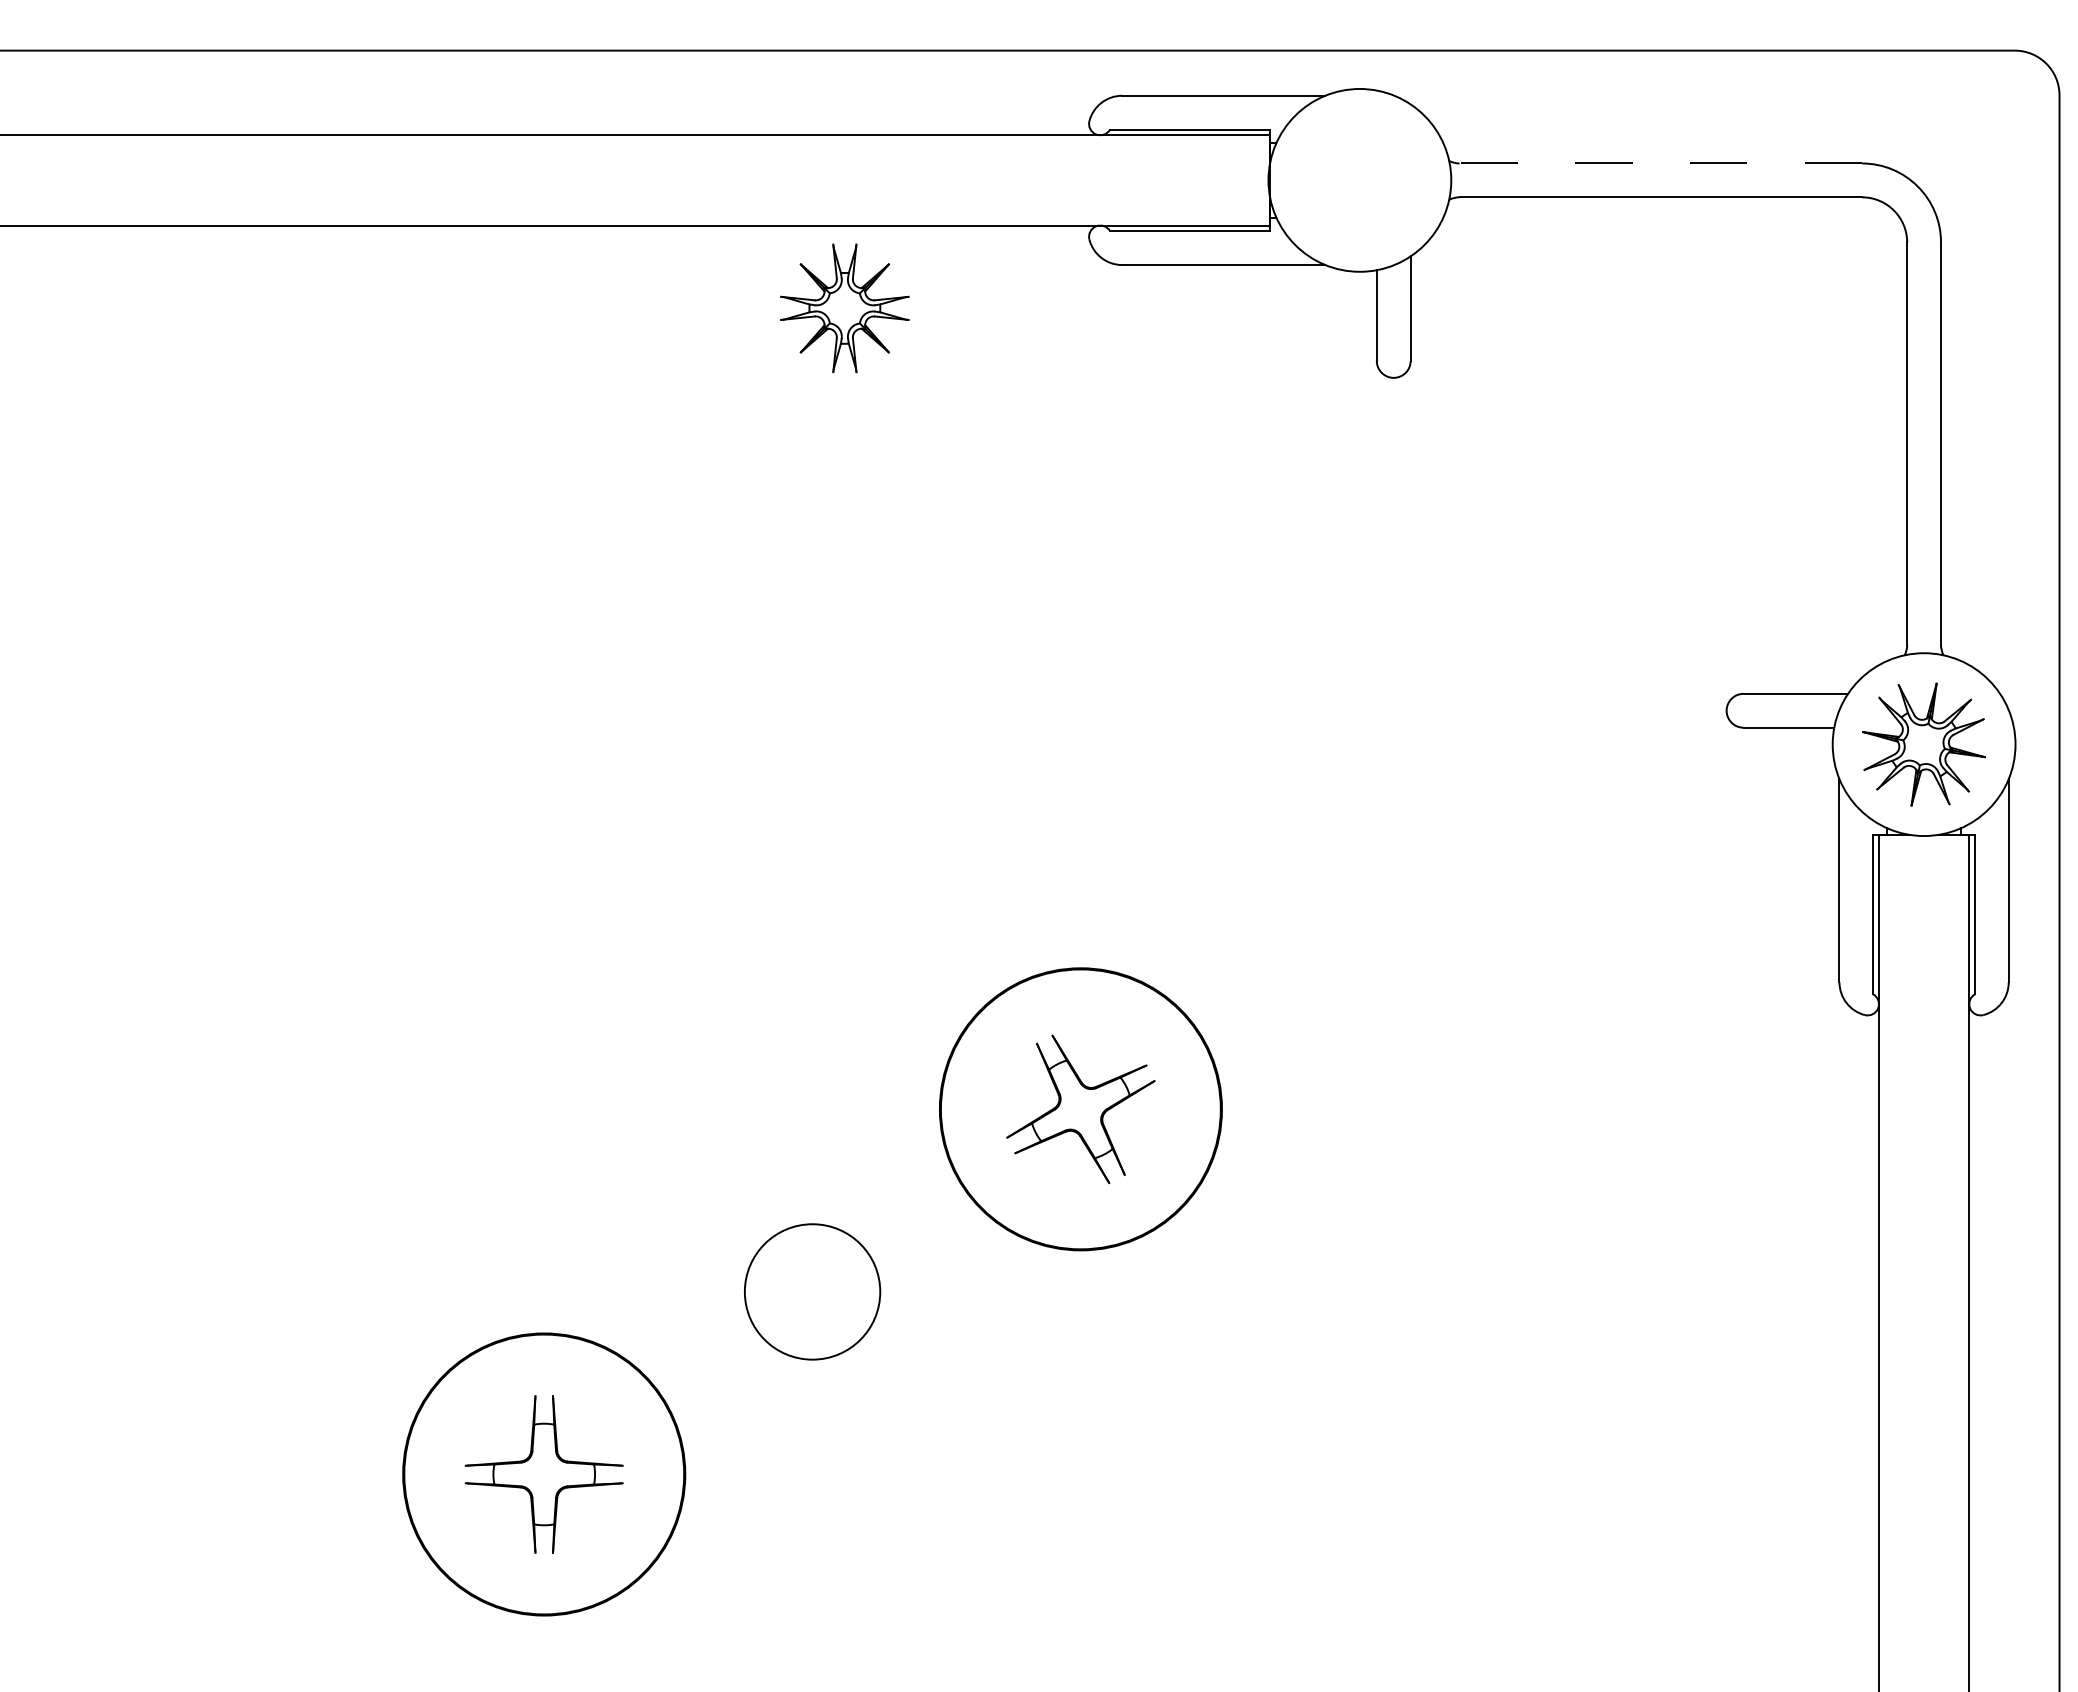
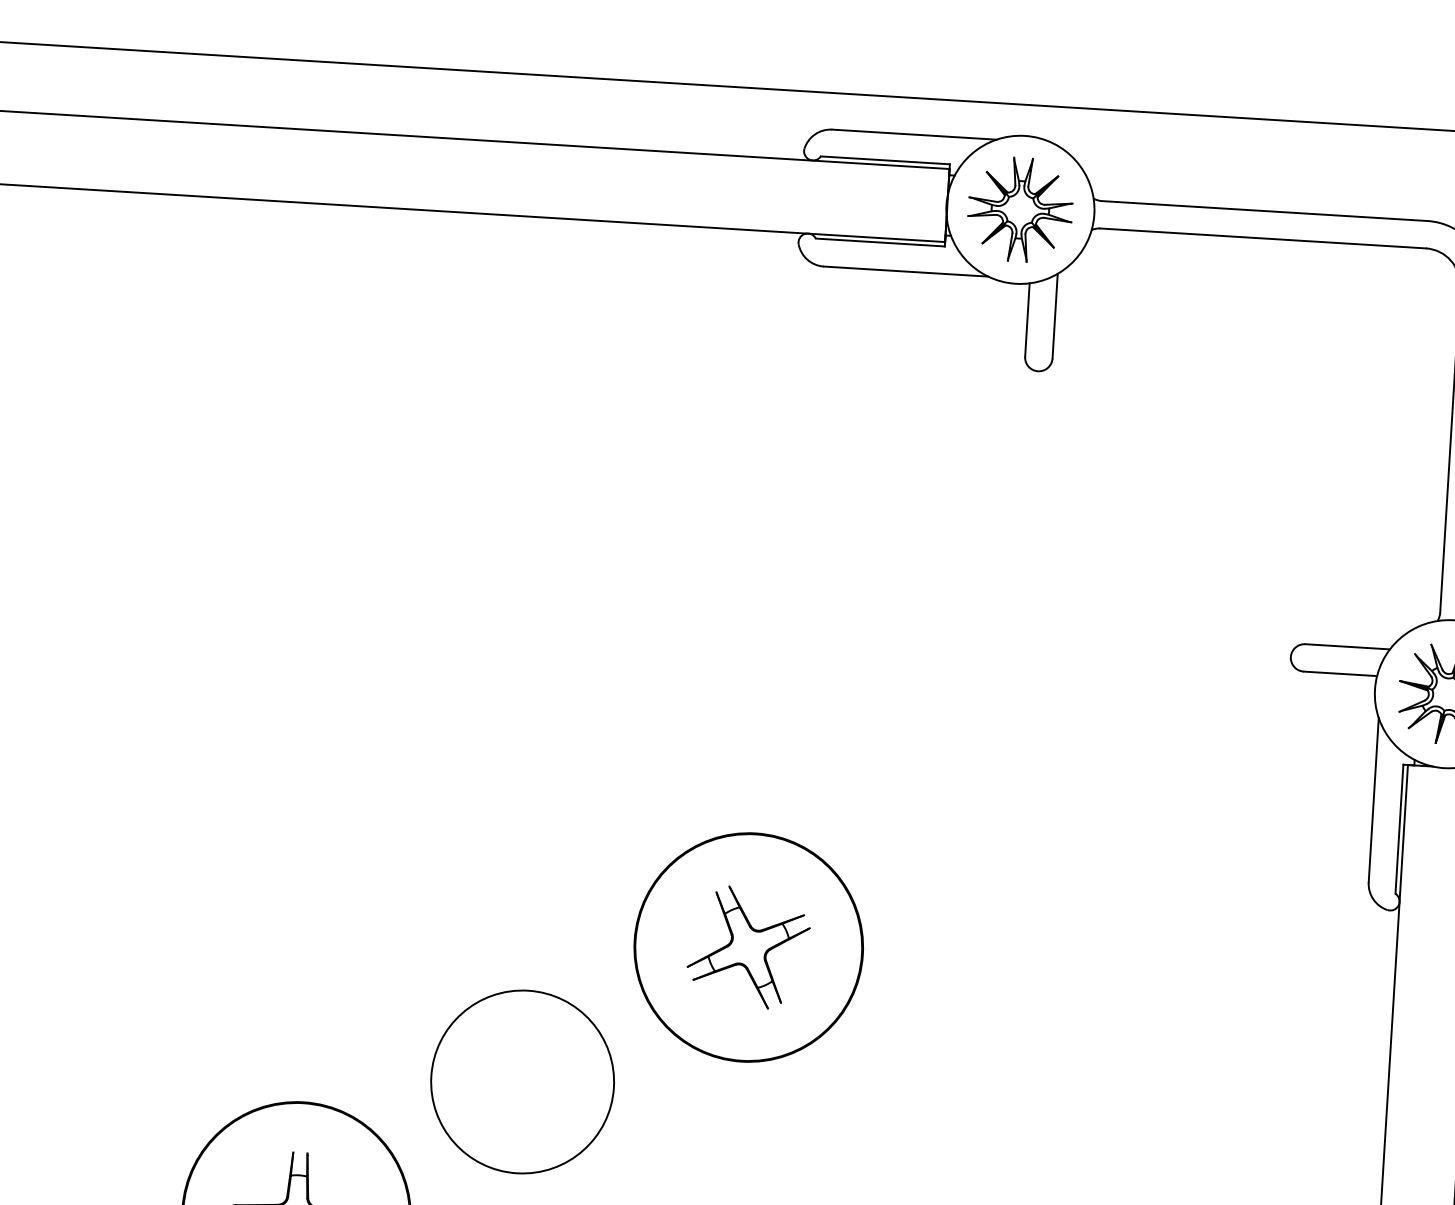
line: (1660, 163) -> (1264, 211), dashed -> solid
part: (844, 308) -> (1020, 209), moved
circle: (812, 1291) -> (522, 1081), size x1.67

